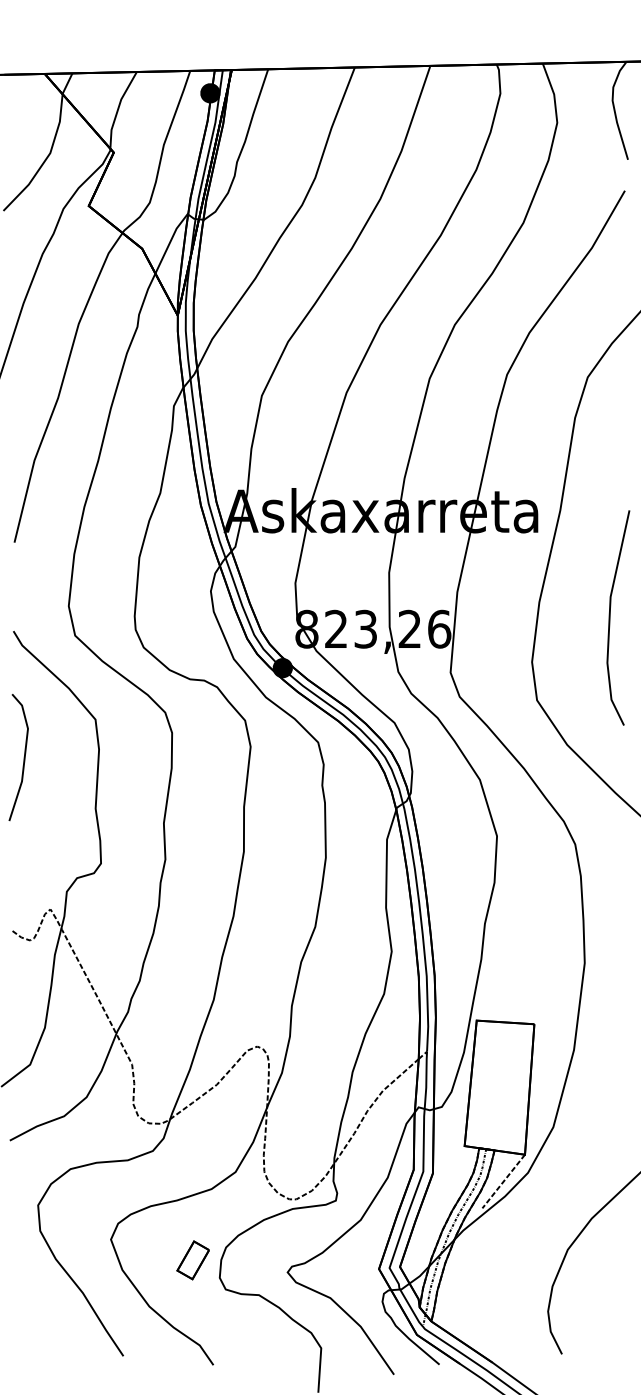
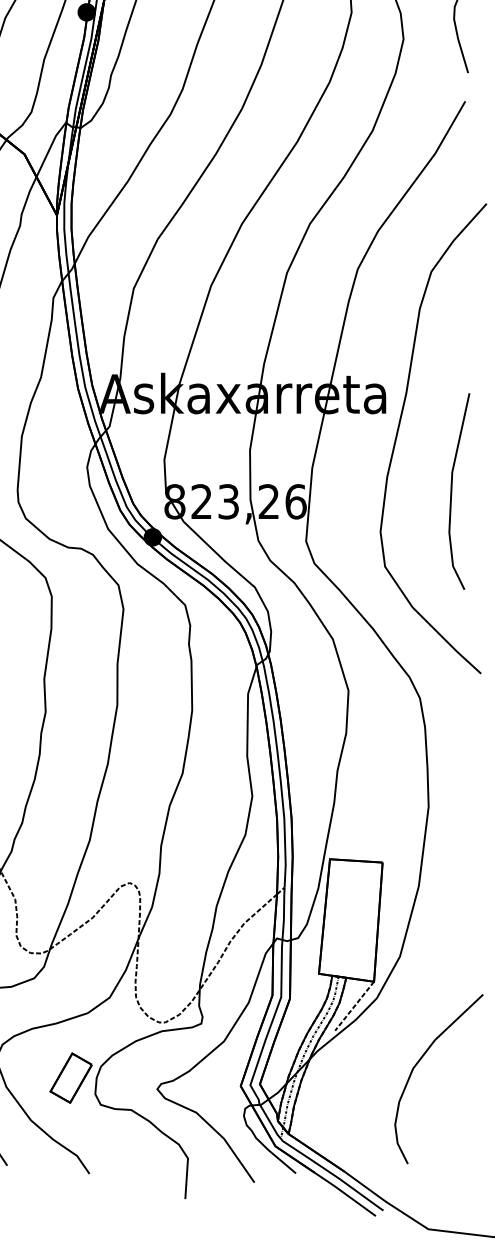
part: (192, 1260) -> (70, 1078), size x1.43

